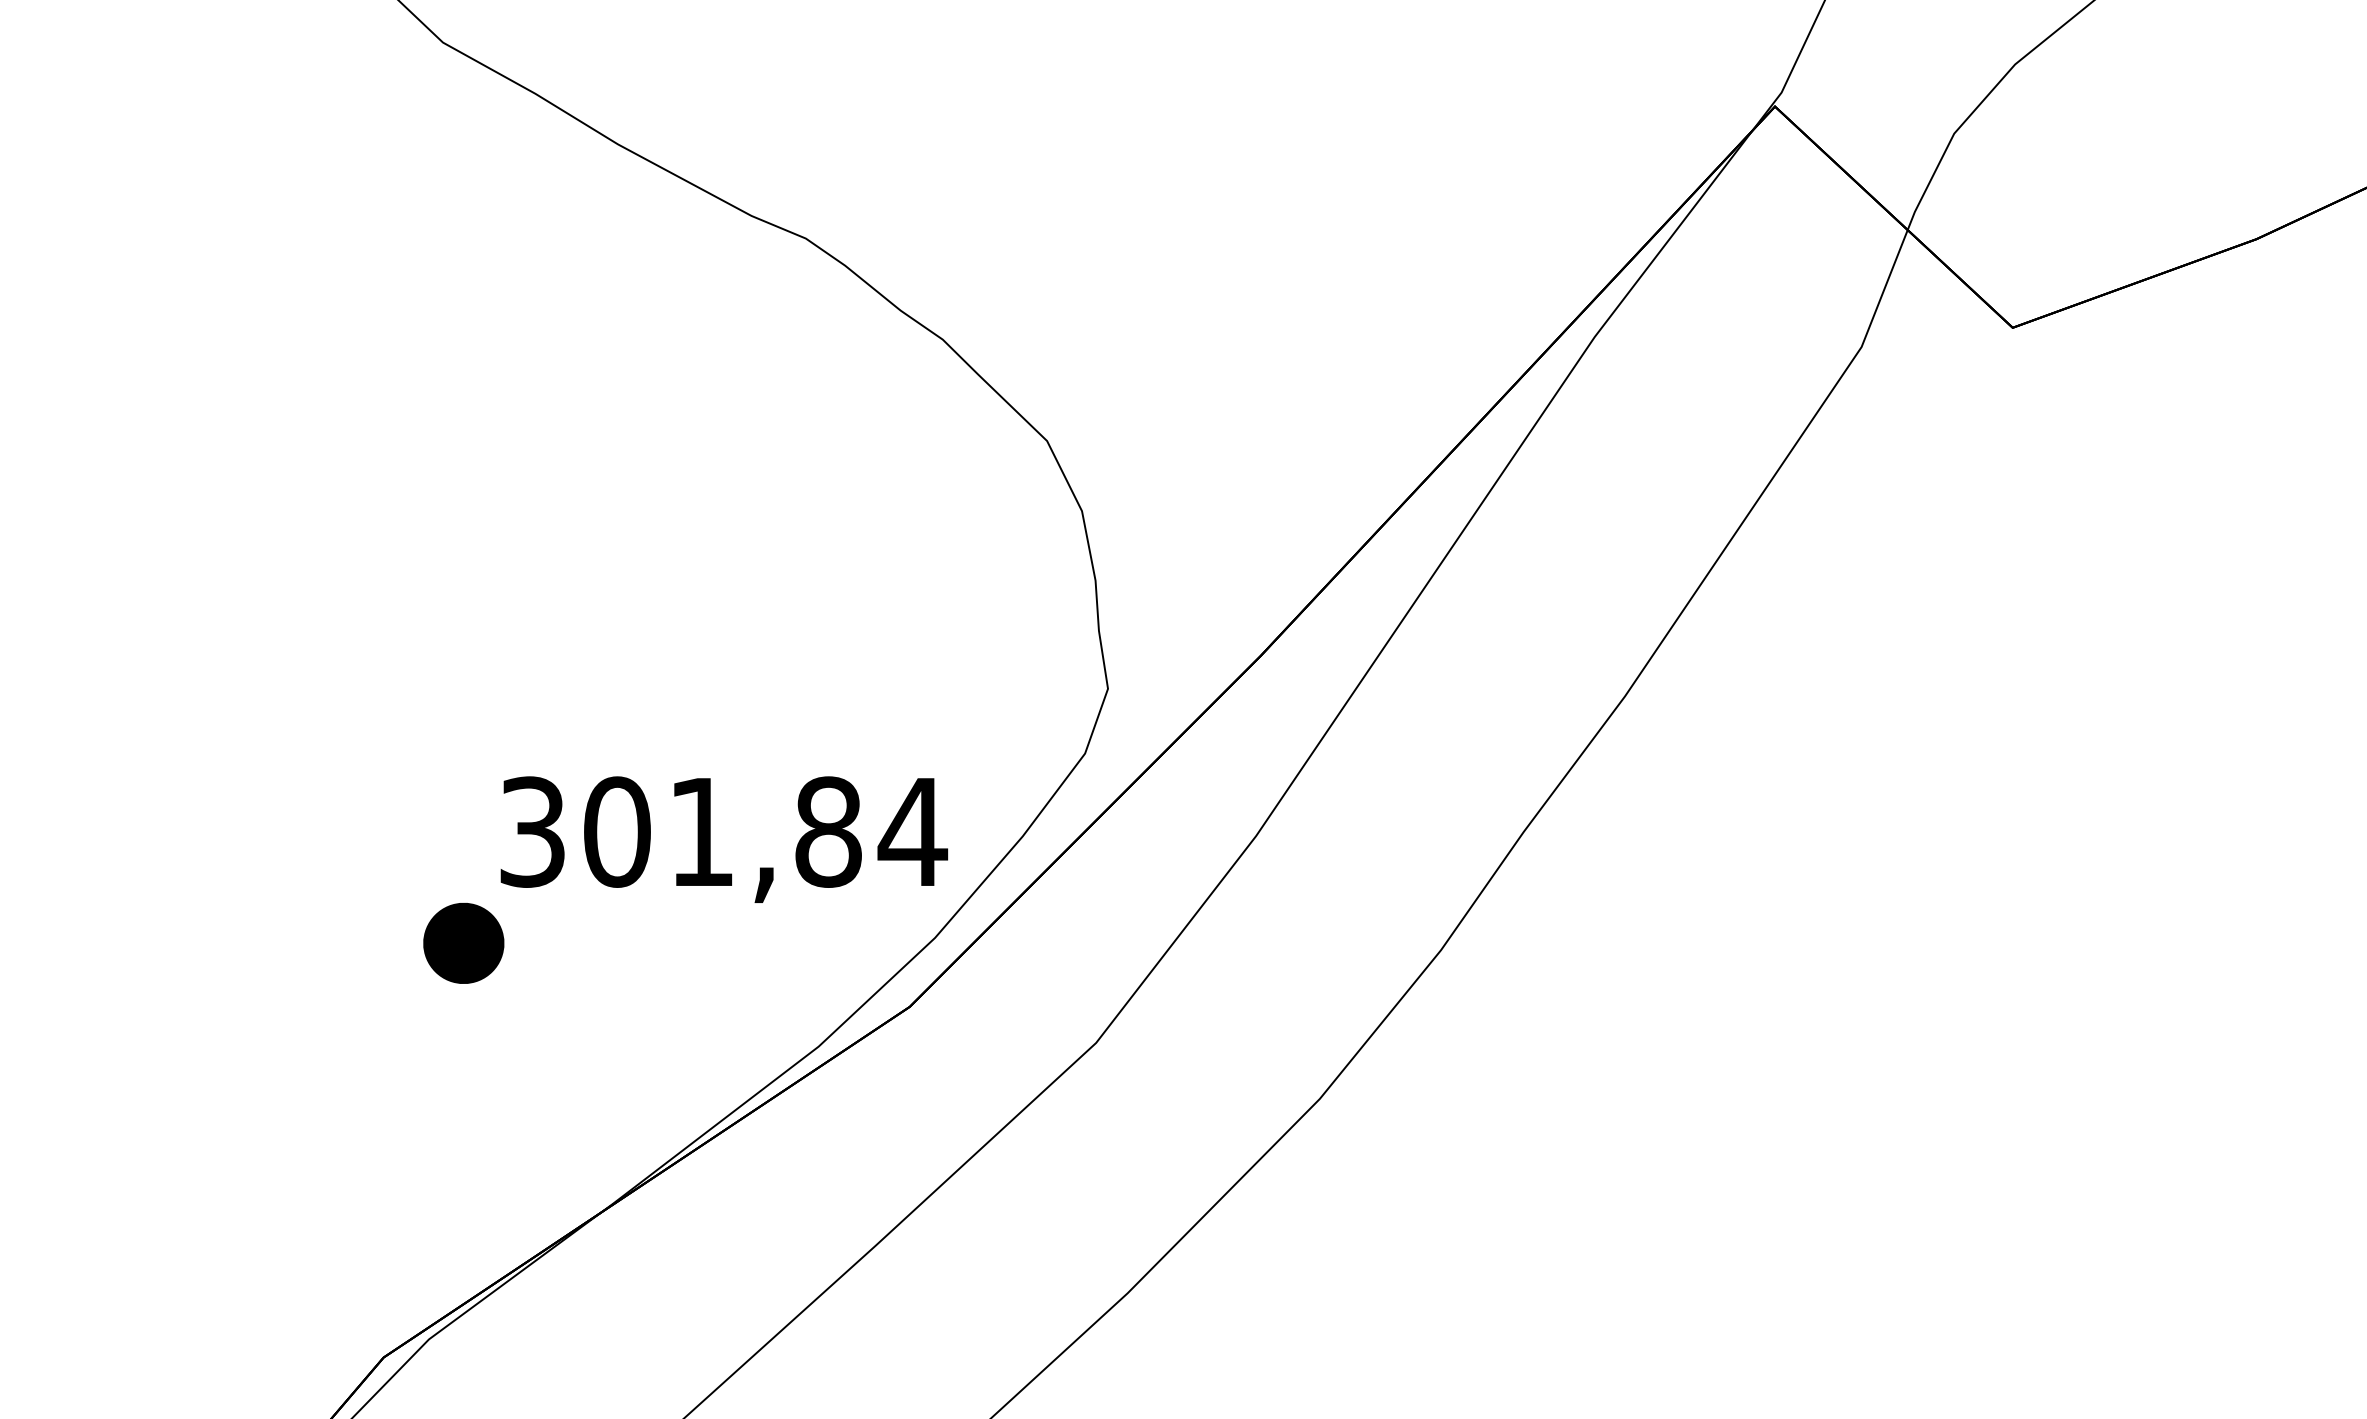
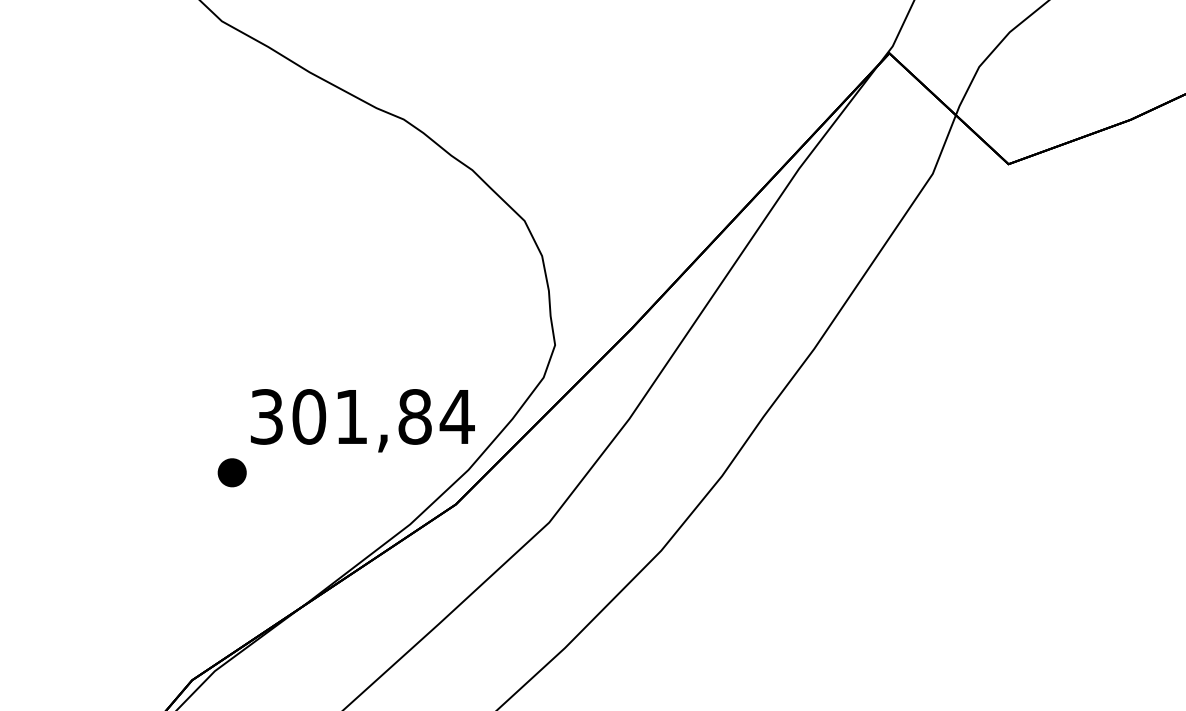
part: (462, 942) -> (231, 472), size x0.71

